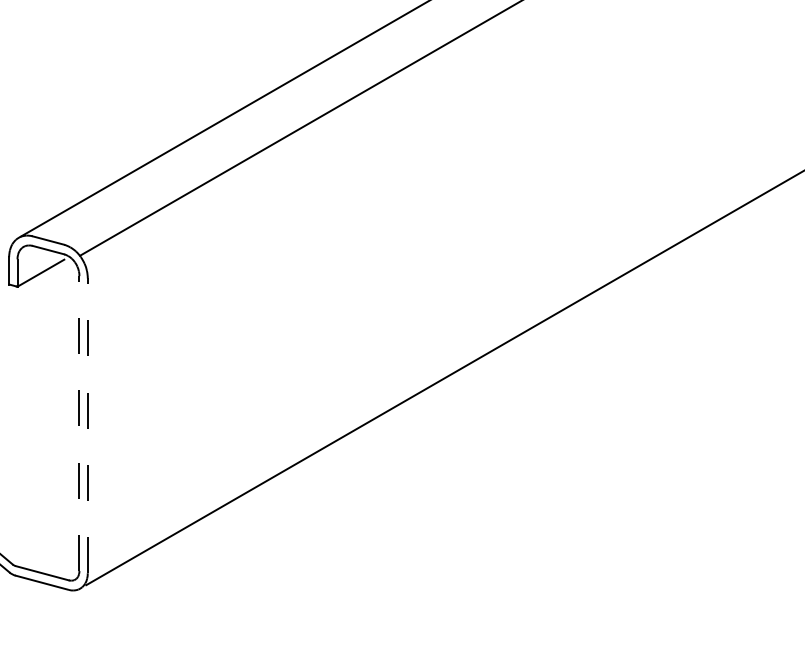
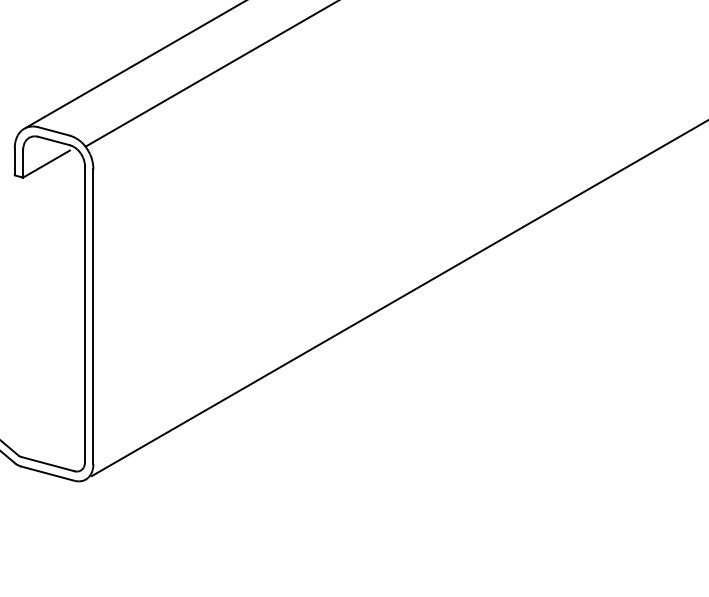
line: (79, 423) -> (85, 314), dashed -> solid
line: (87, 425) -> (93, 316), dashed -> solid

